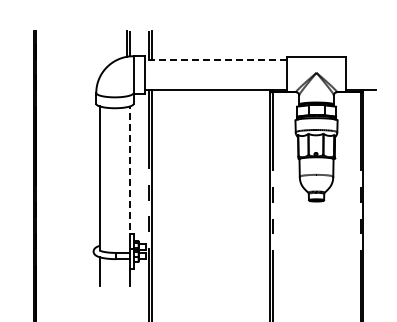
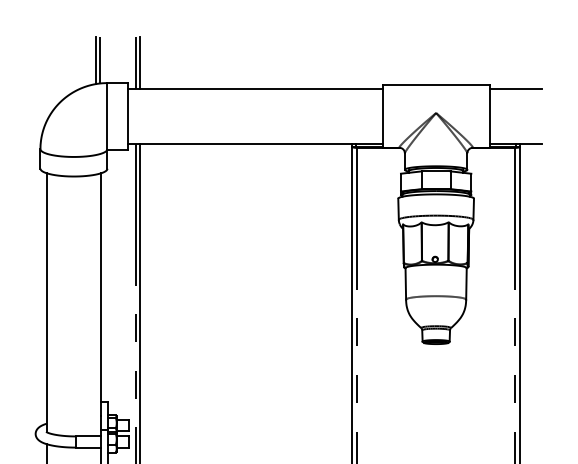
line: (215, 59) -> (254, 88), dashed -> solid
line: (360, 59) -> (515, 88), added
line: (130, 173) -> (101, 293), dashed -> solid

